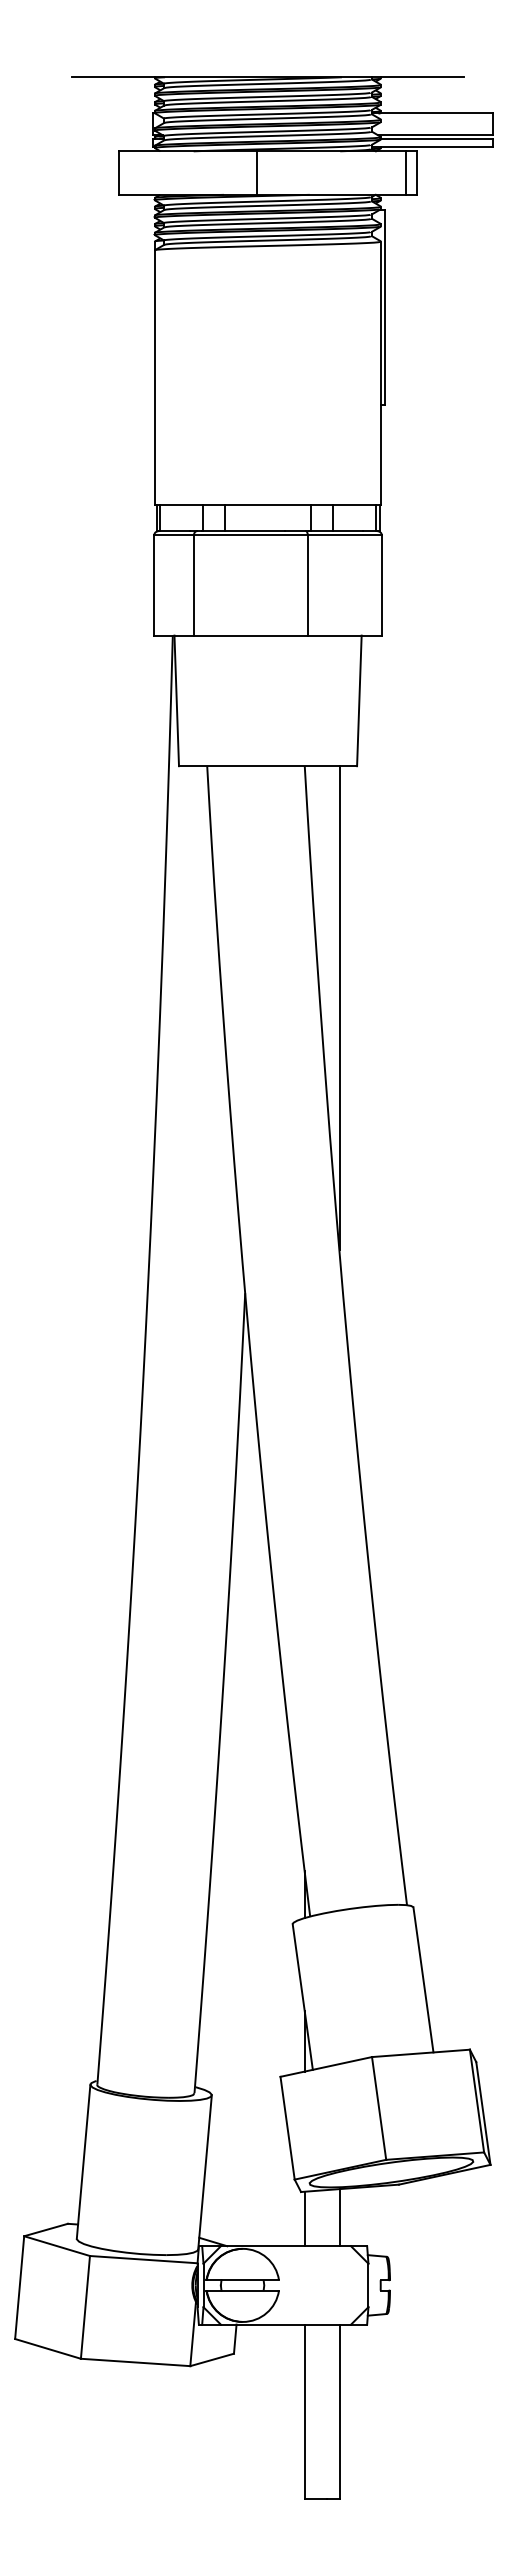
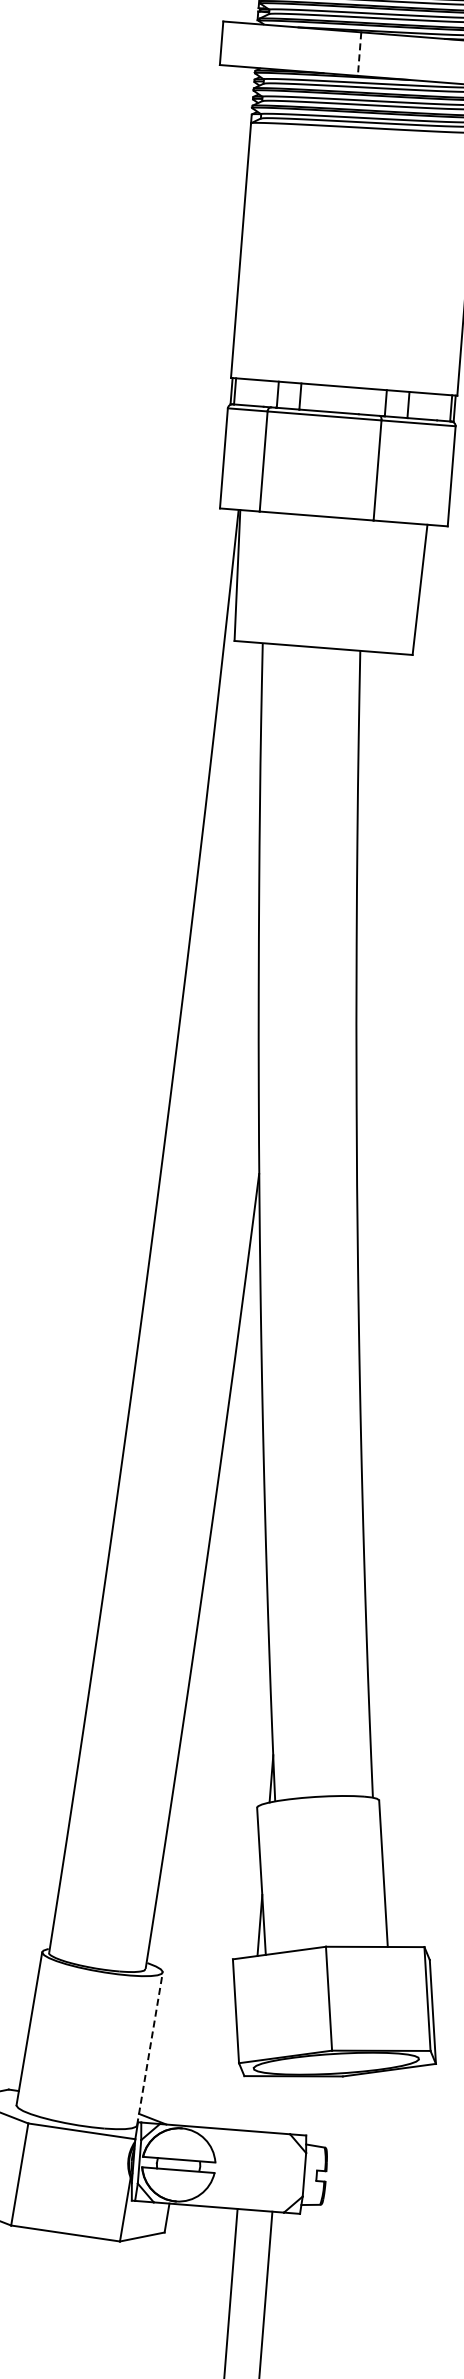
line: (257, 173) -> (359, 54), solid -> dashed
line: (339, 1008) -> (375, 895), removed
line: (205, 2171) -> (150, 2048), solid -> dashed
line: (339, 2217) -> (280, 2104), removed
line: (304, 2218) -> (245, 2102), removed

